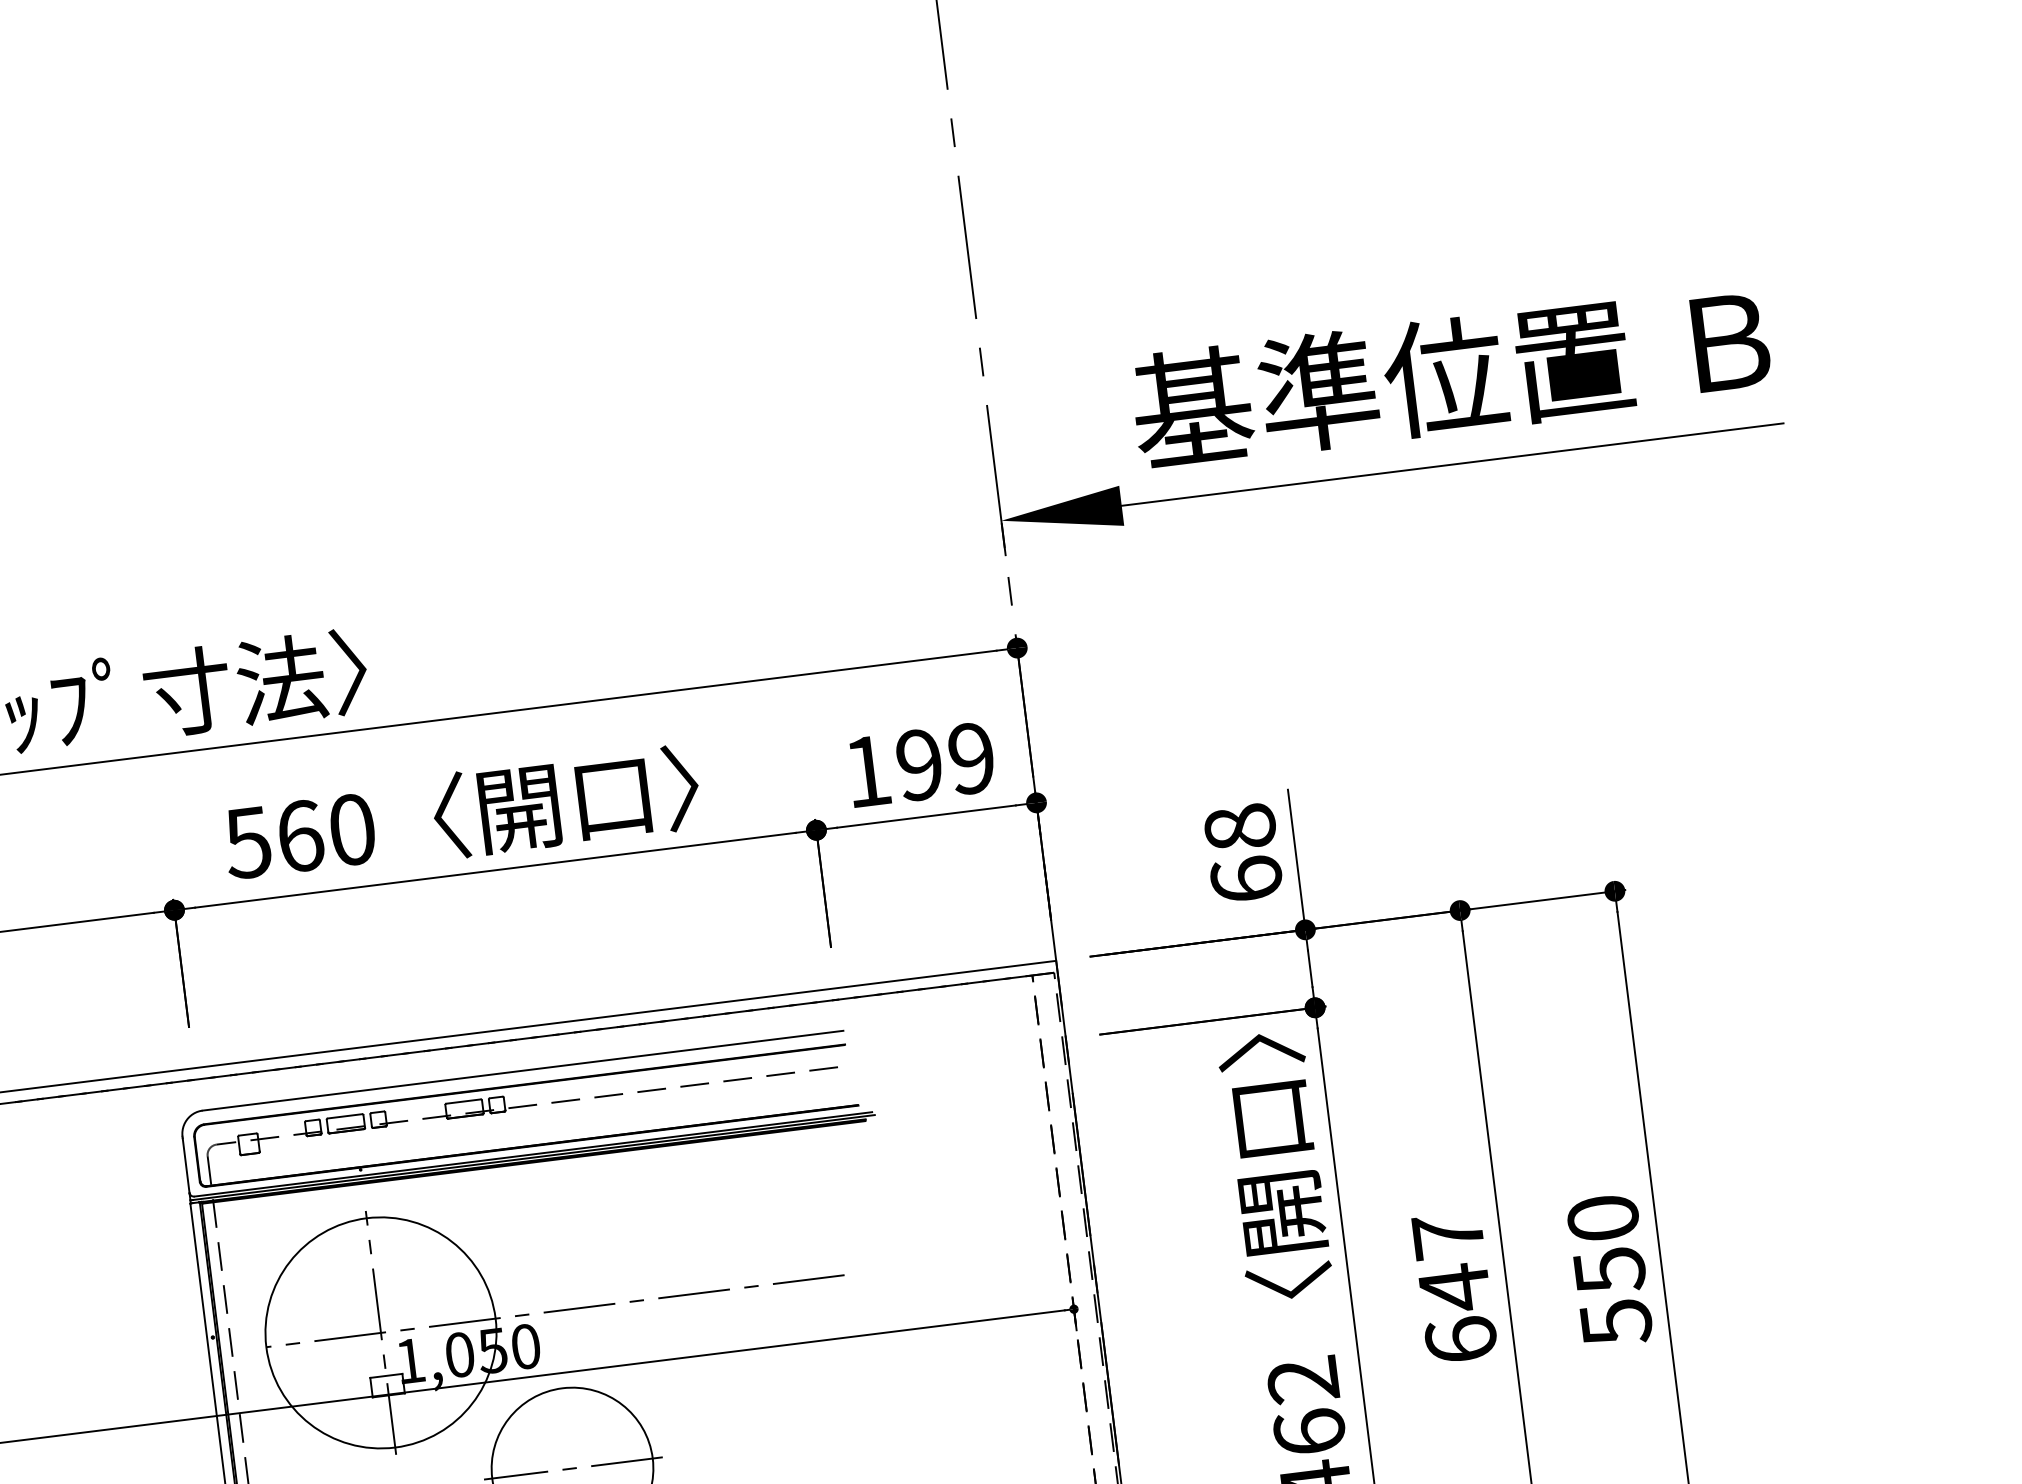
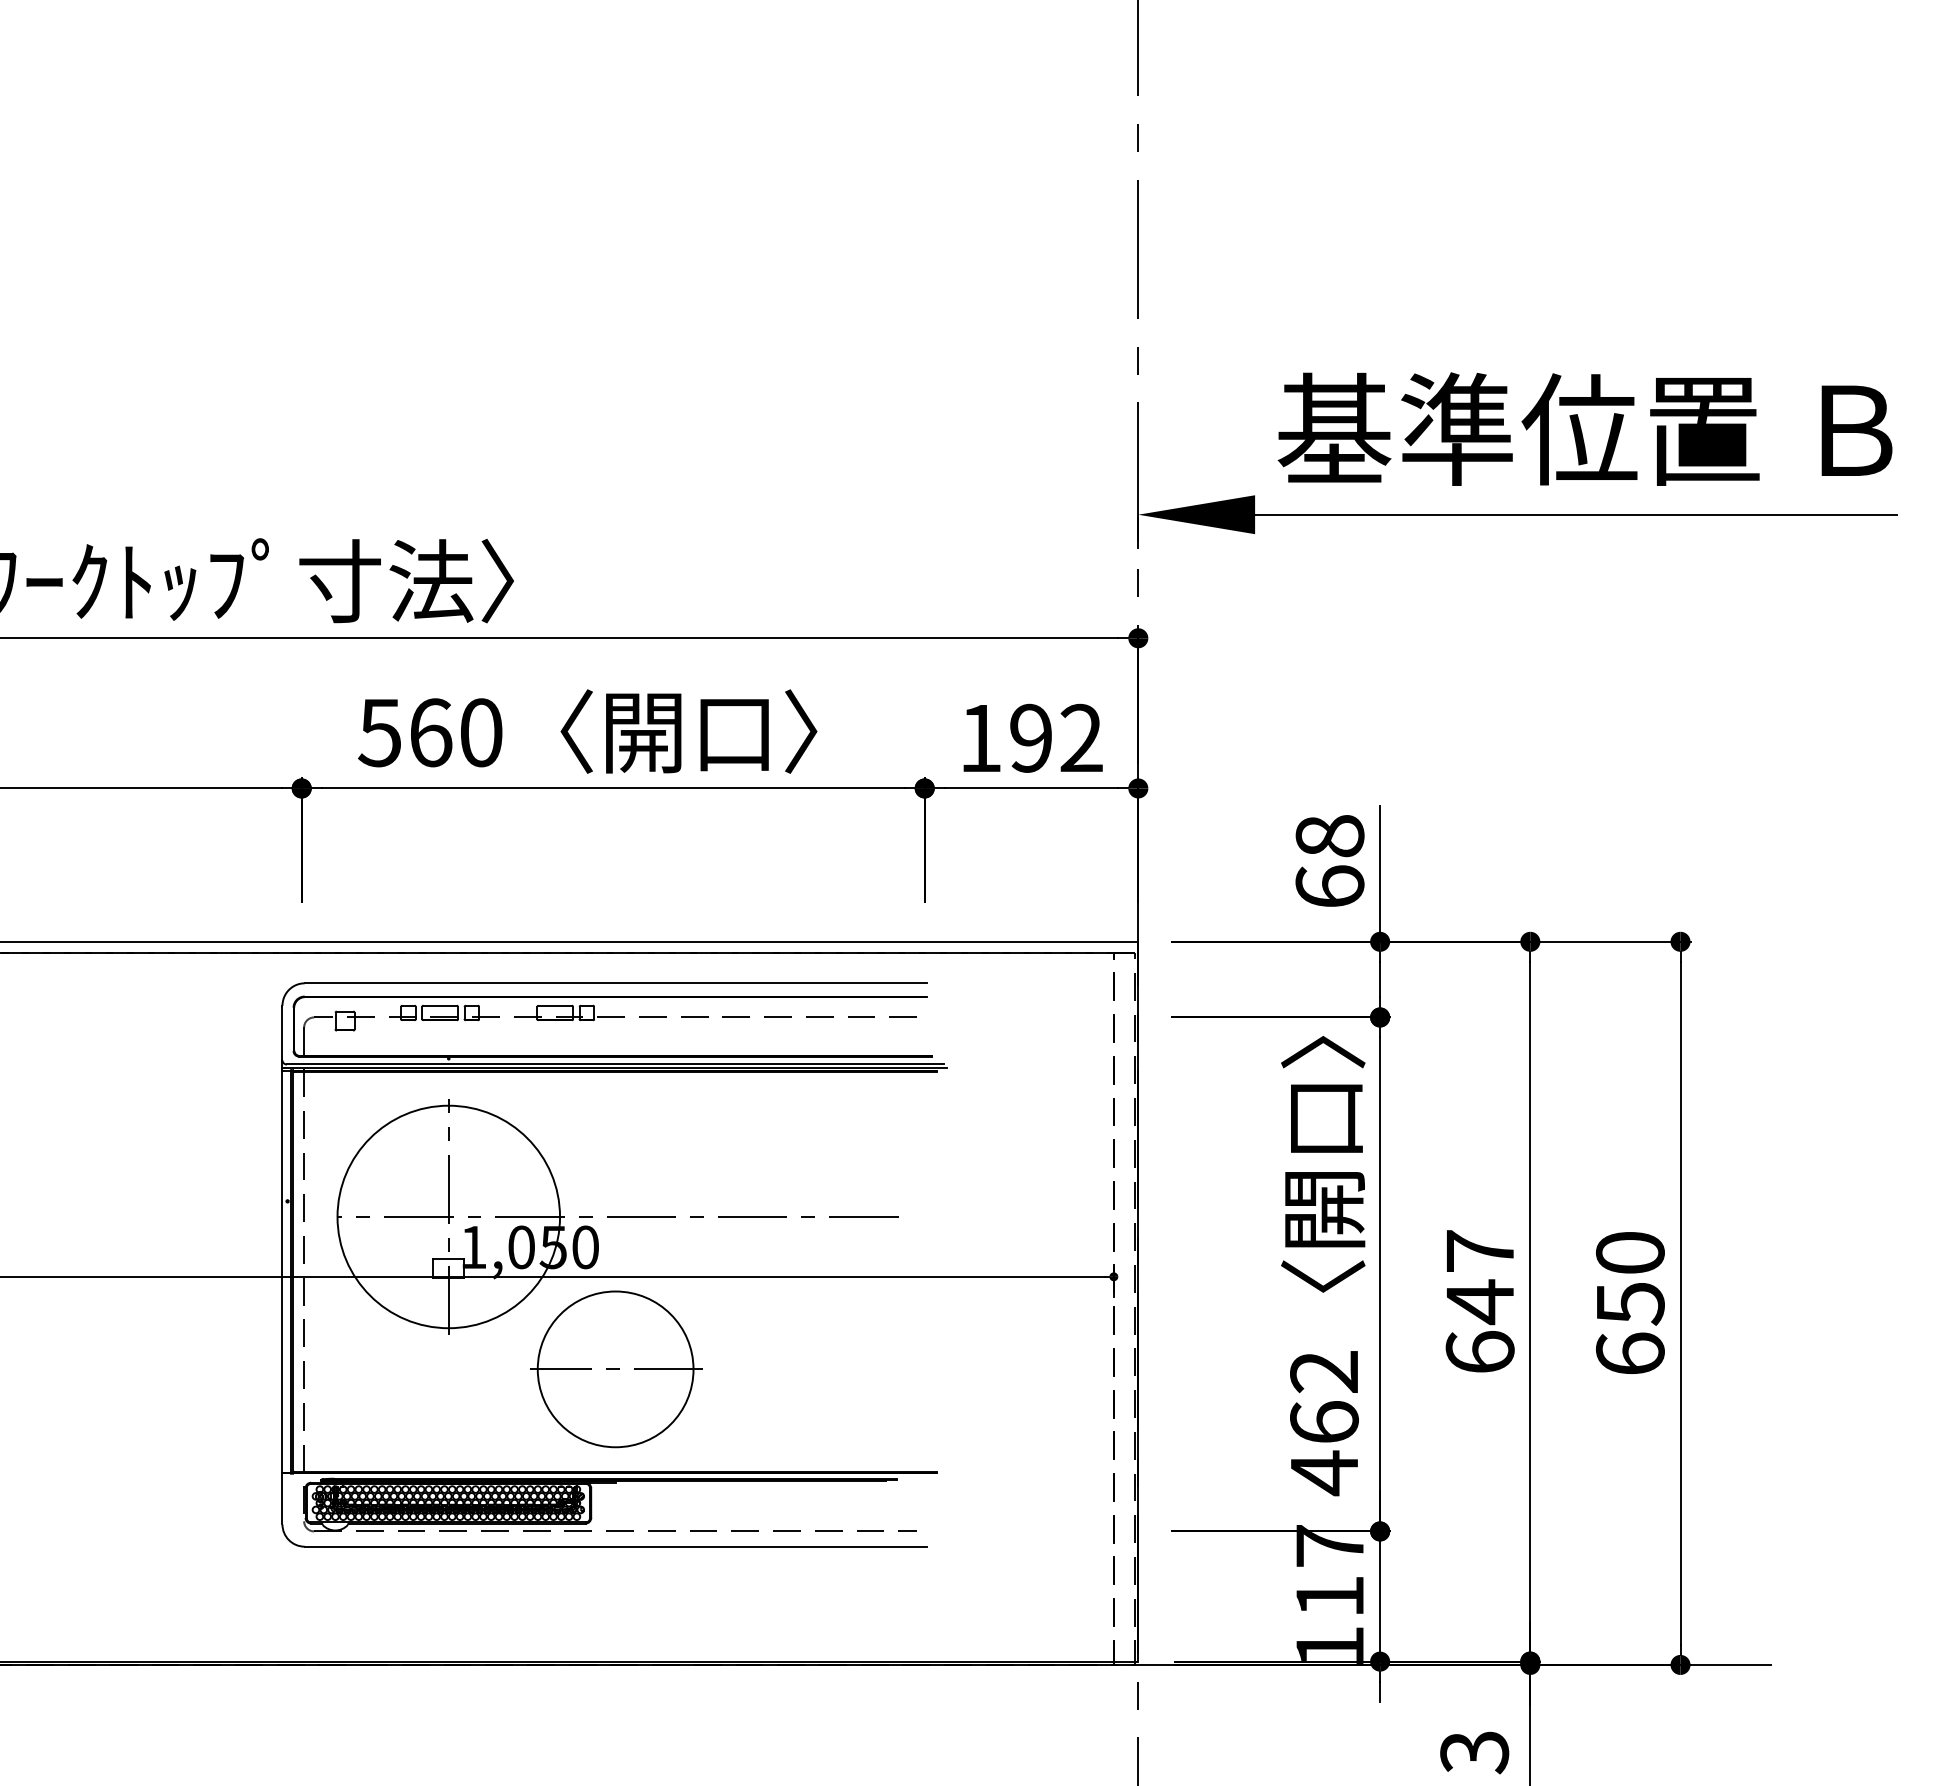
text: (971, 758) -> (1081, 738), 199 -> 192
text: (1616, 1322) -> (1630, 1354), 550 -> 650

